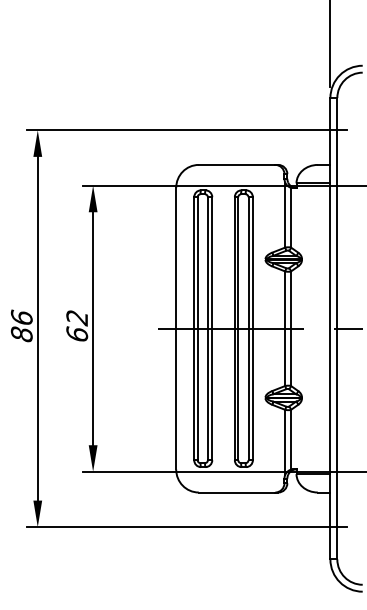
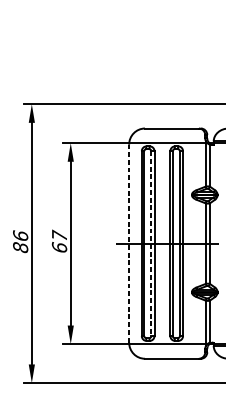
text: (76, 317) -> (59, 235), 62 -> 67
line: (176, 328) -> (129, 243), solid -> dashed
line: (207, 329) -> (151, 244), solid -> dashed

